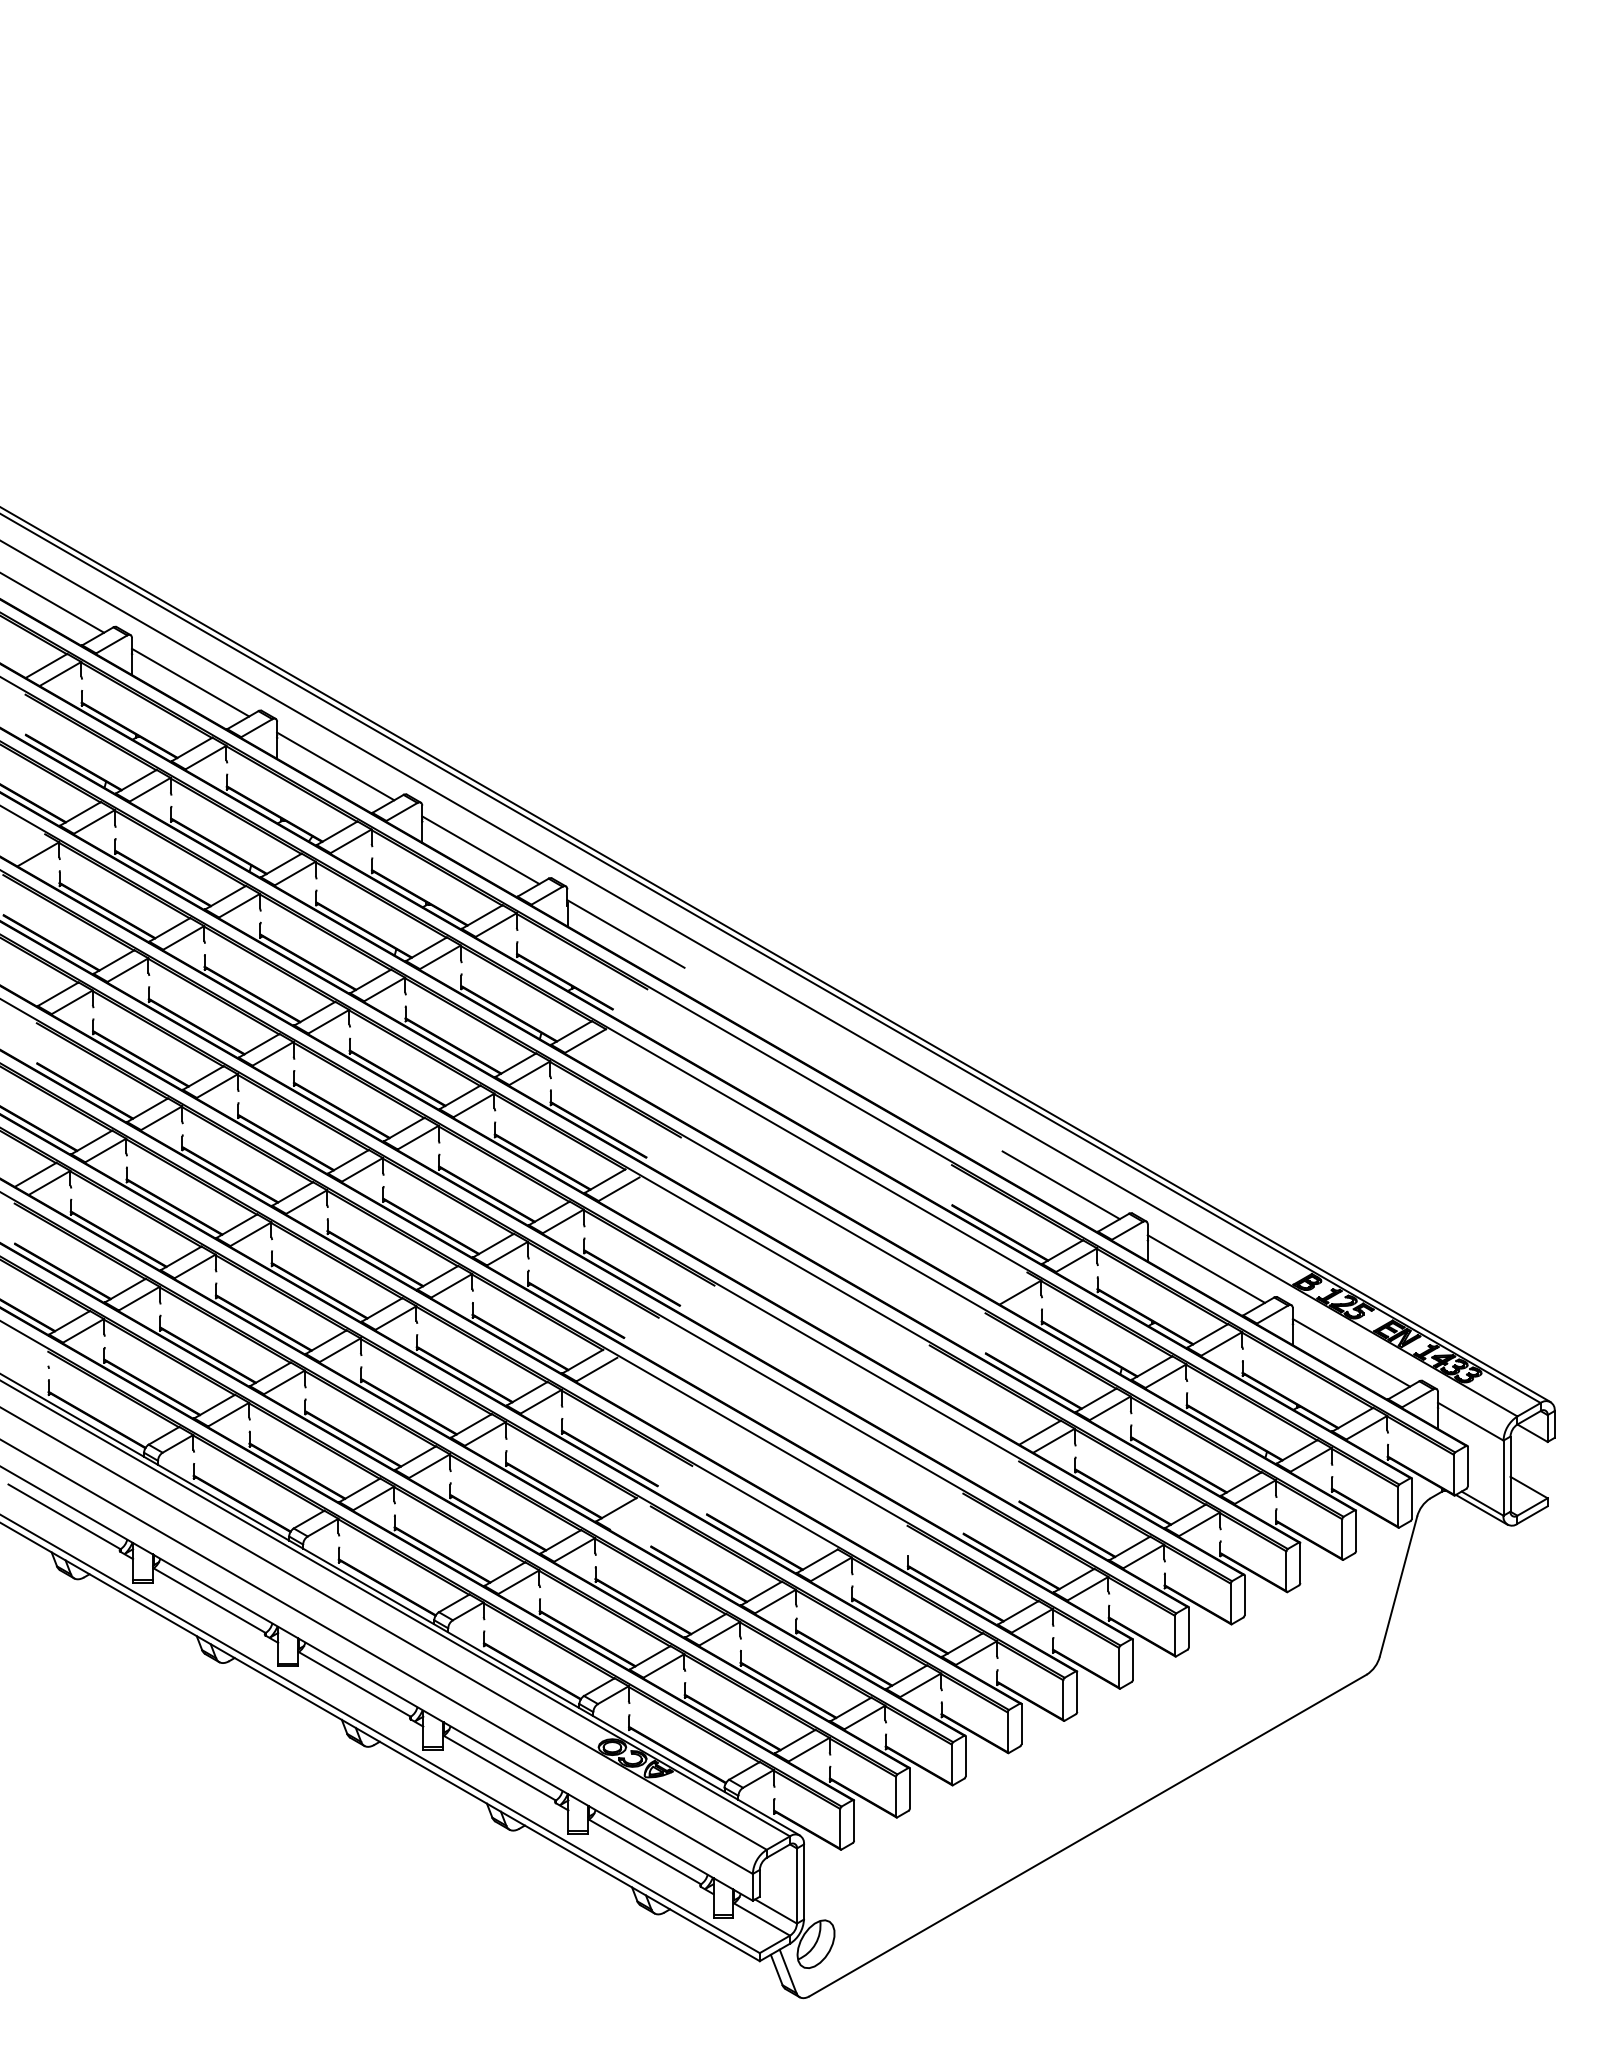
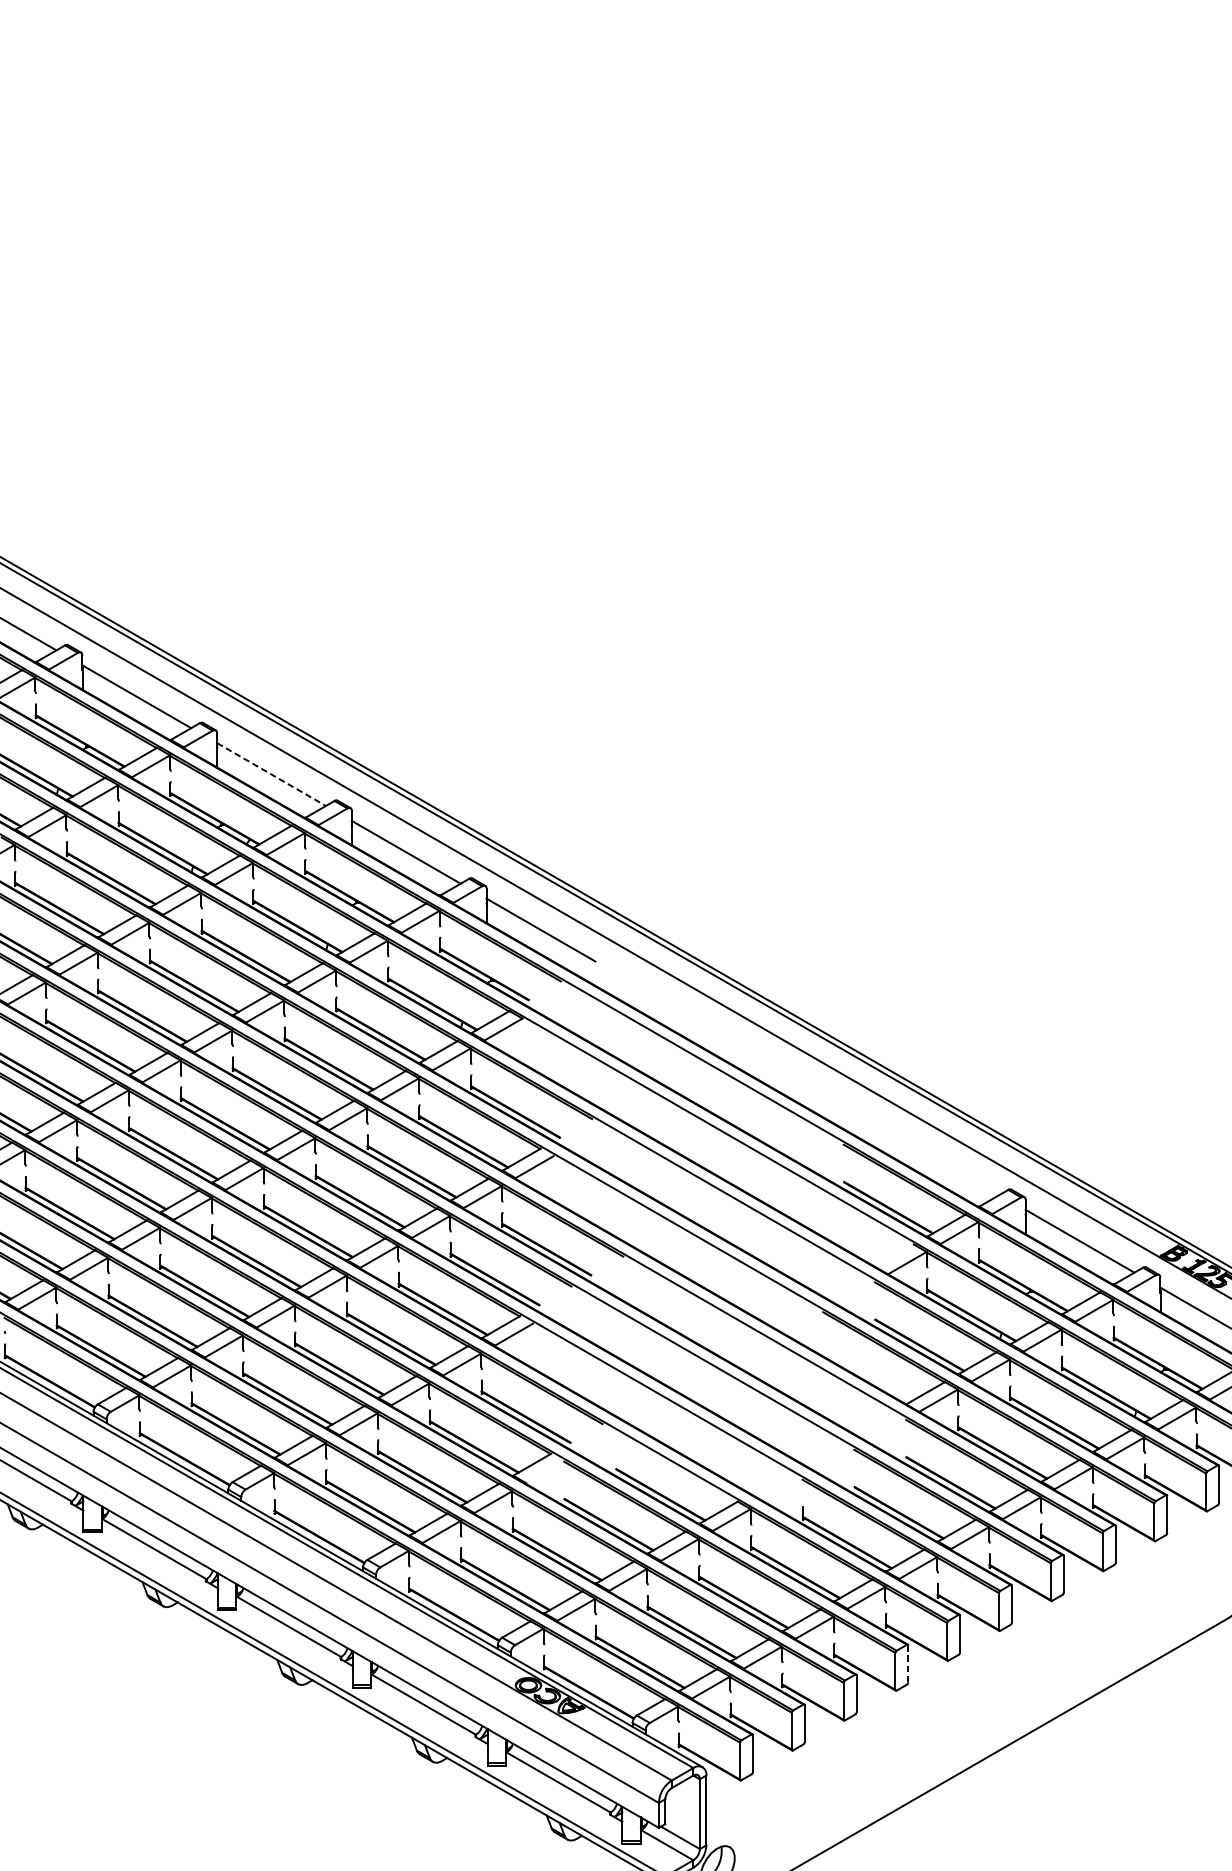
line: (335, 766) -> (271, 774), solid -> dashed
line: (1060, 1185) -> (944, 1163), removed
line: (1021, 1724) -> (908, 1664), solid -> dashed

